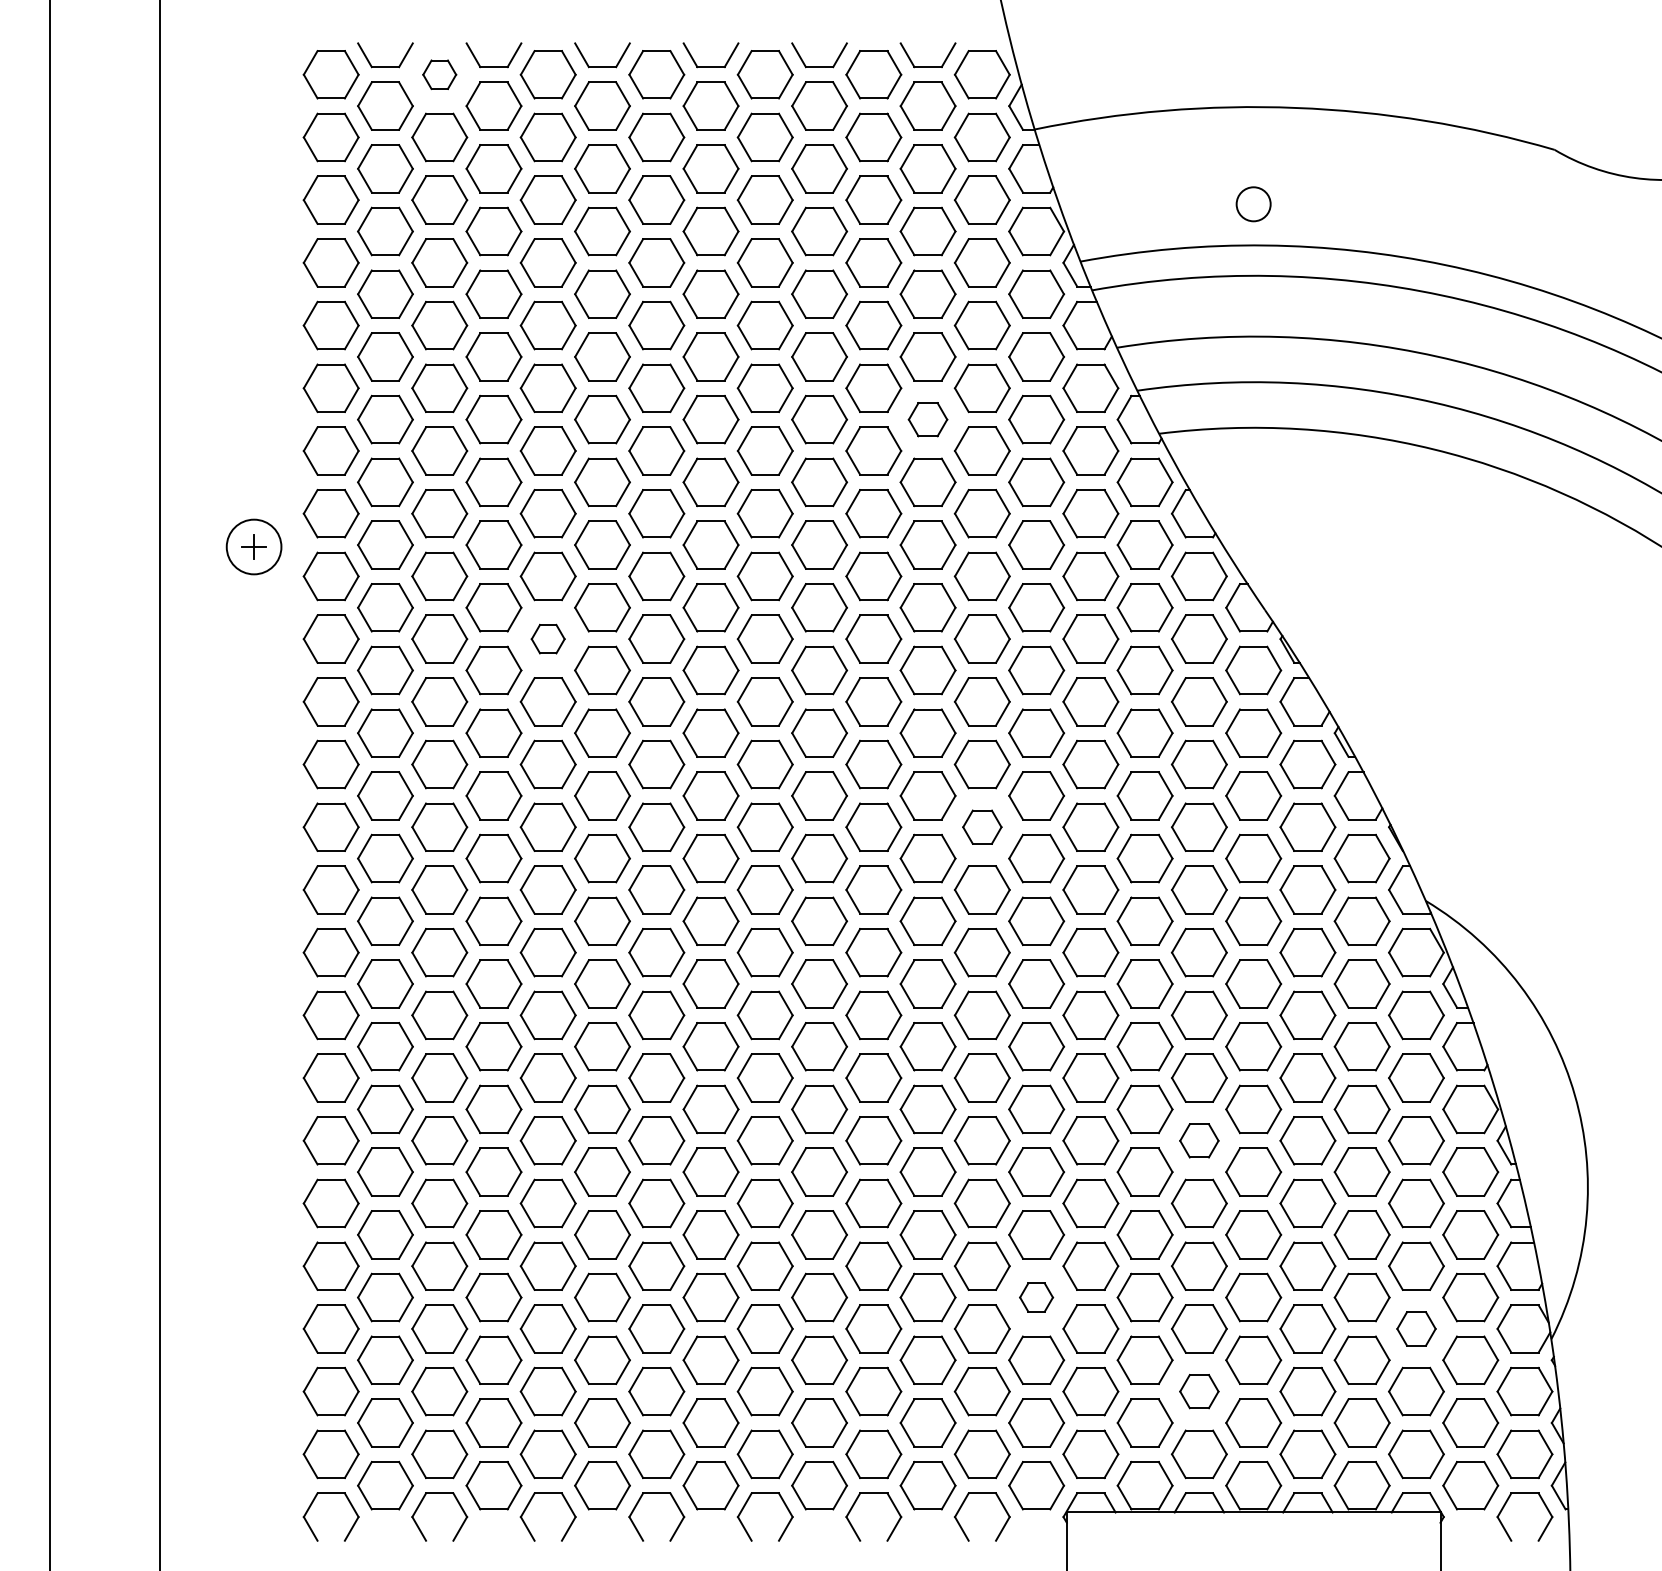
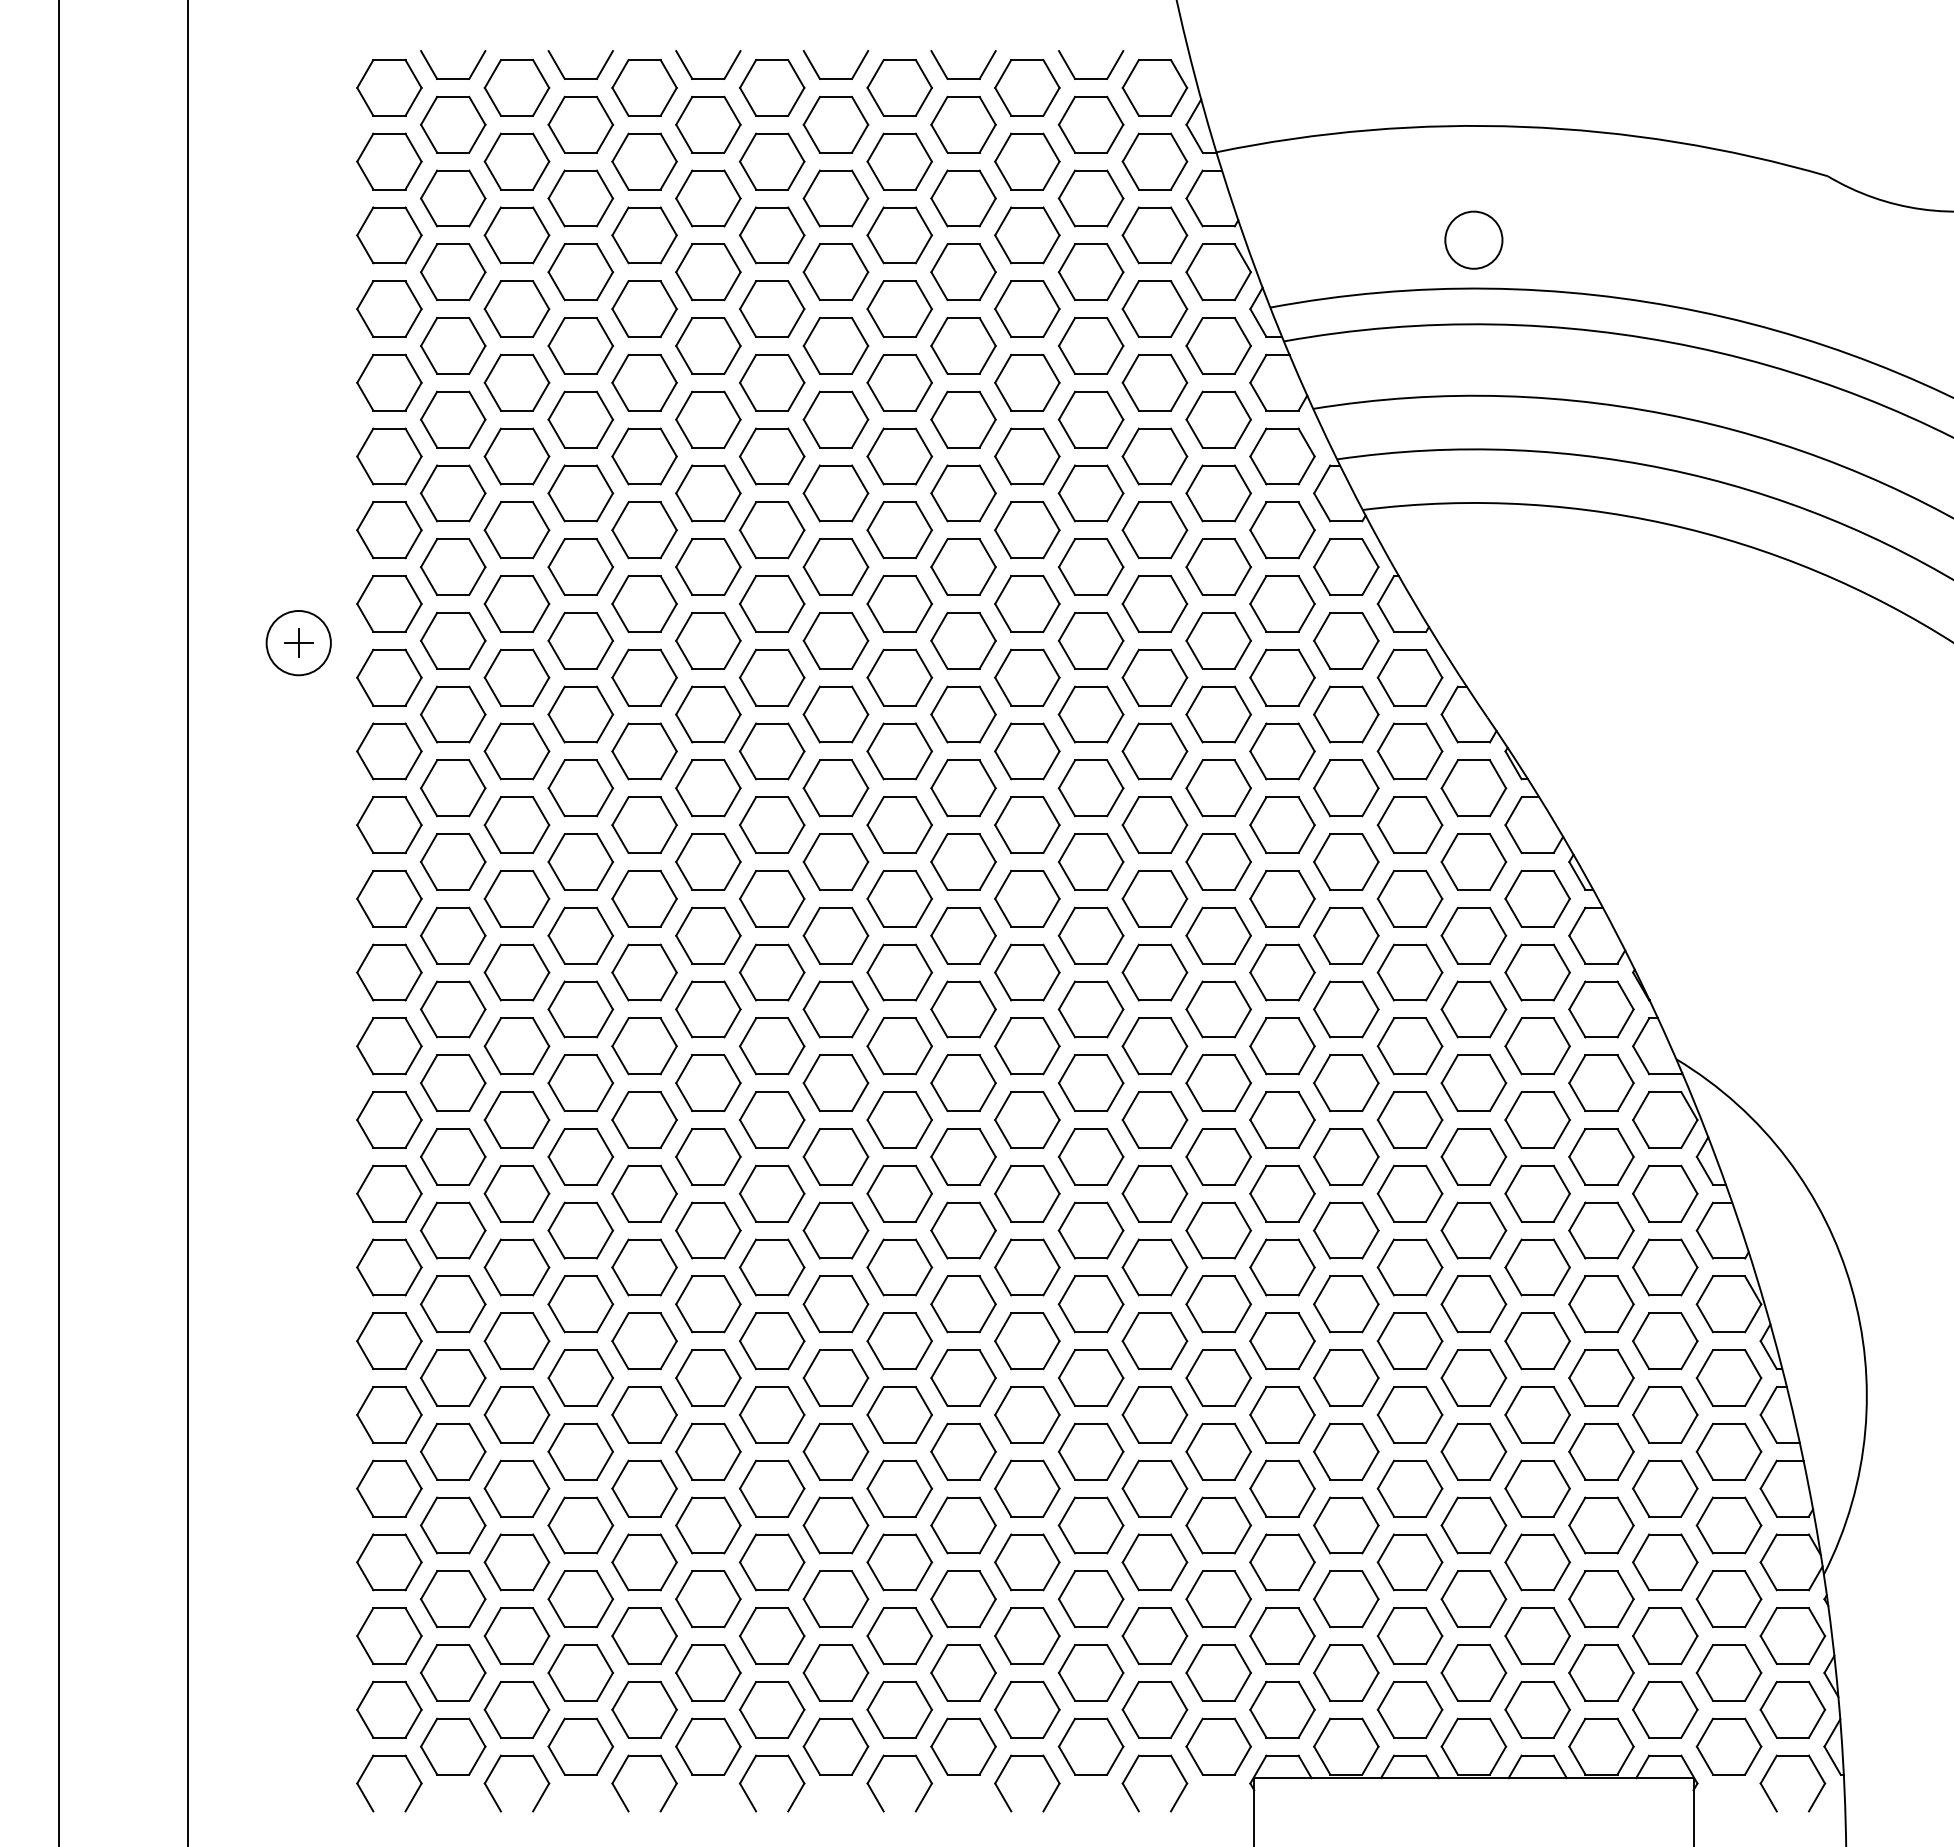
part: (439, 74) -> (516, 87), size x1.67
circle: (1253, 203) -> (1473, 239), size x1.43
part: (927, 419) -> (1090, 493), size x1.43
part: (548, 639) -> (644, 751), size x1.67
part: (981, 827) -> (1154, 972), size x1.43
part: (1198, 1141) -> (1409, 1341), size x1.43
part: (1036, 1297) -> (1218, 1525), size x1.67
part: (1416, 1329) -> (1665, 1562), size x1.43
part: (1198, 1391) -> (1409, 1635), size x1.43

